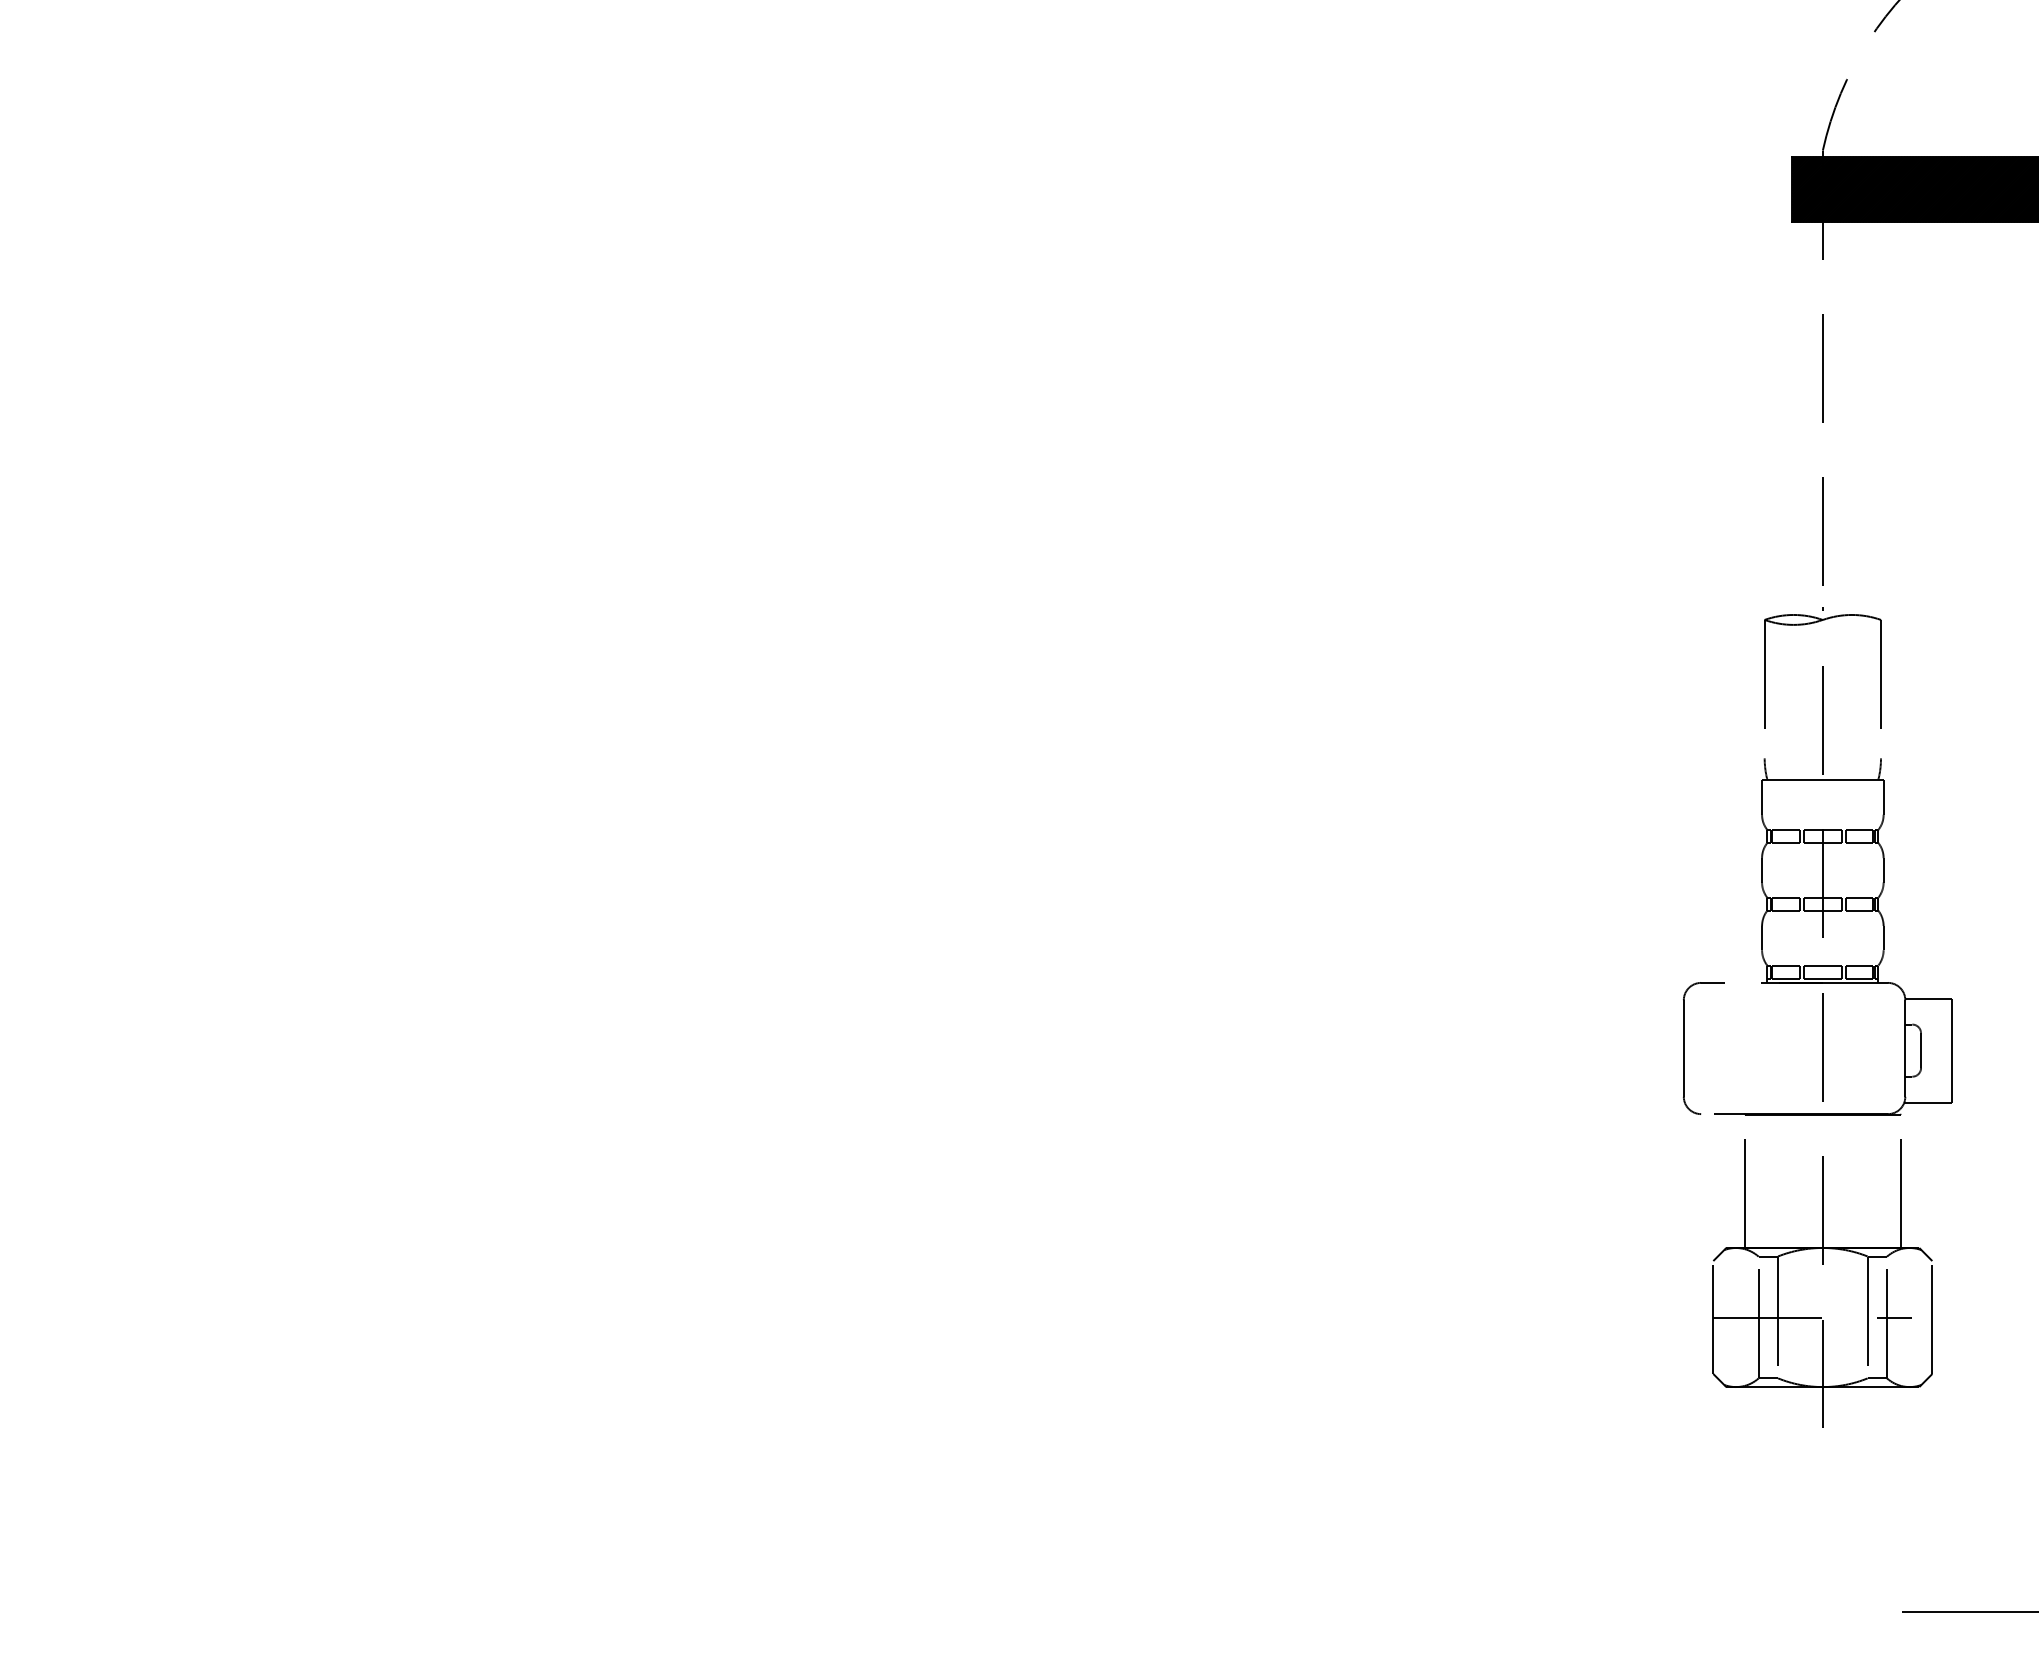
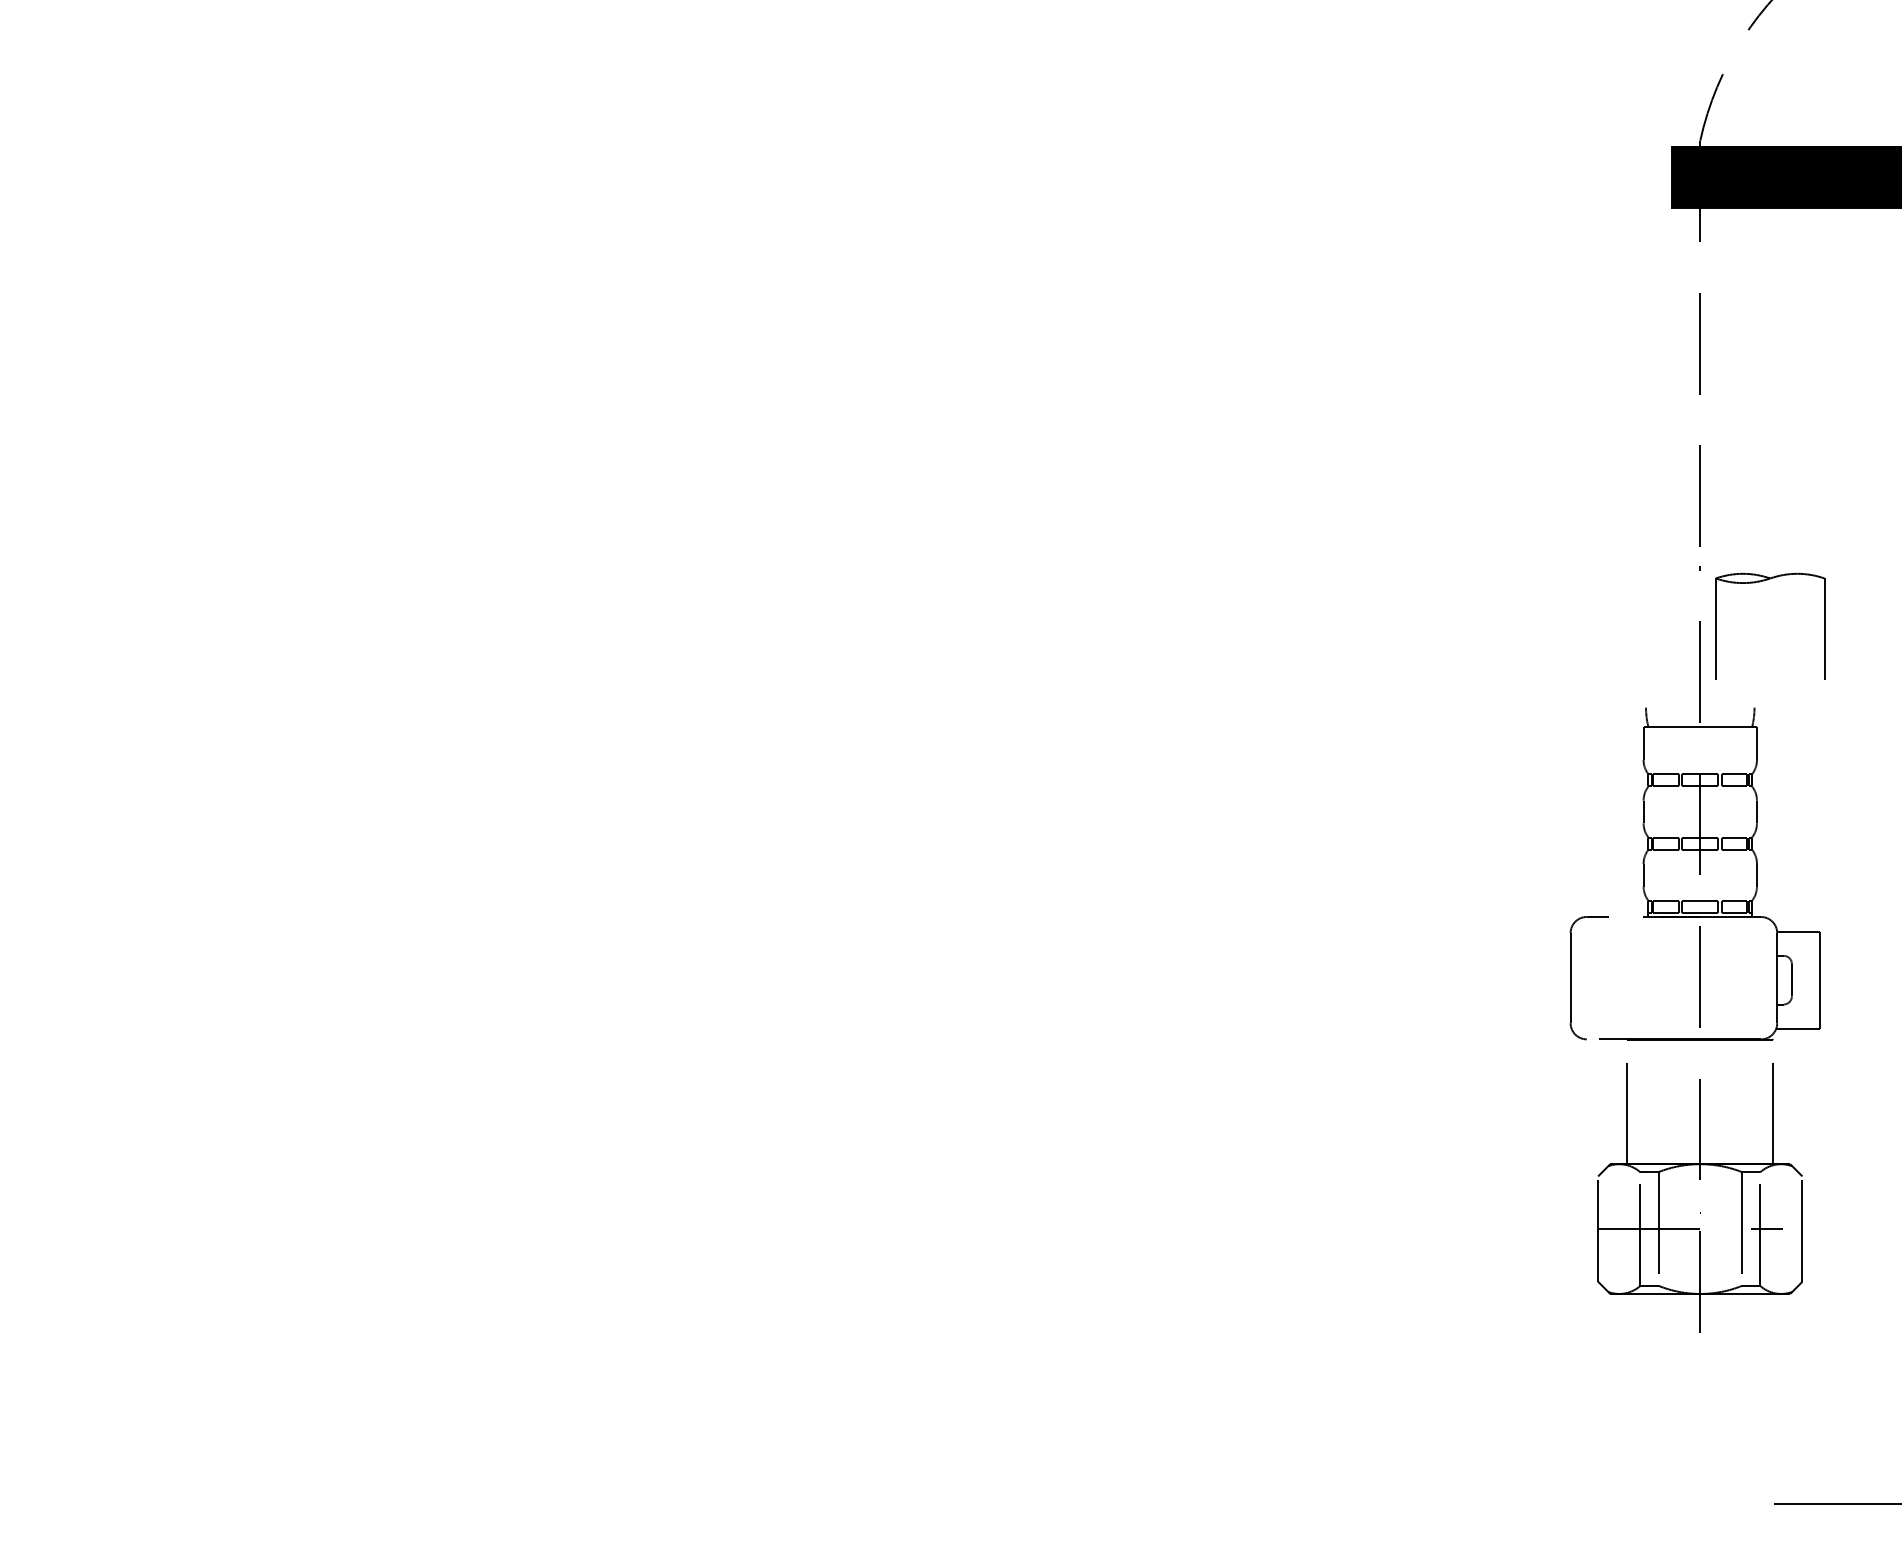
part: (1815, 623) -> (1763, 581), moved

